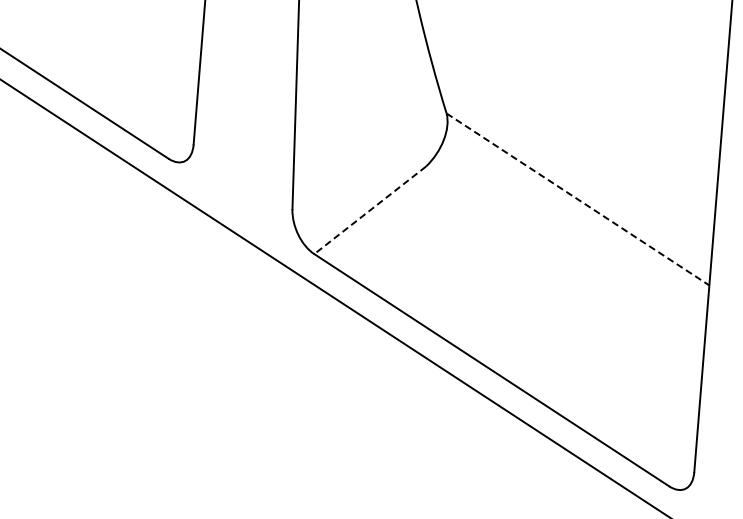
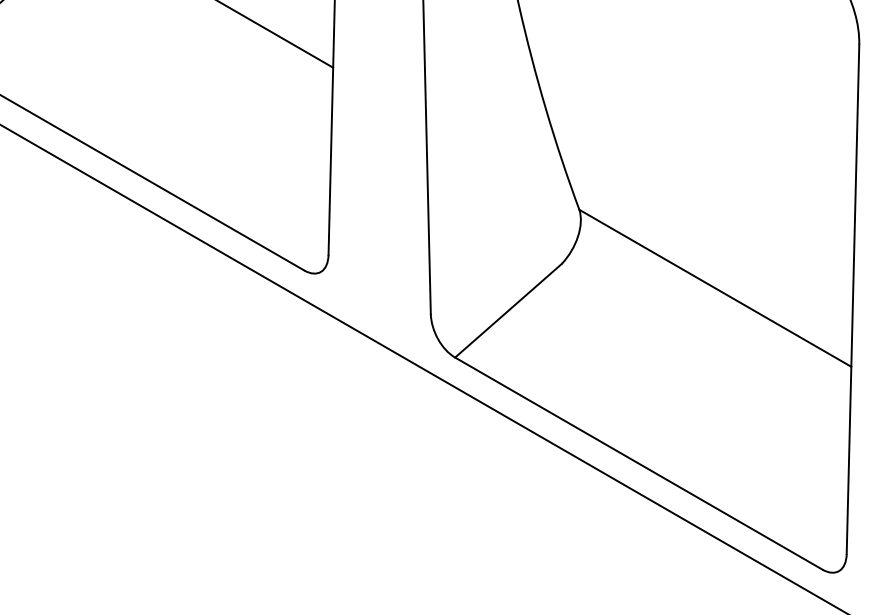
line: (578, 199) -> (715, 288), dashed -> solid
line: (370, 210) -> (508, 310), dashed -> solid

